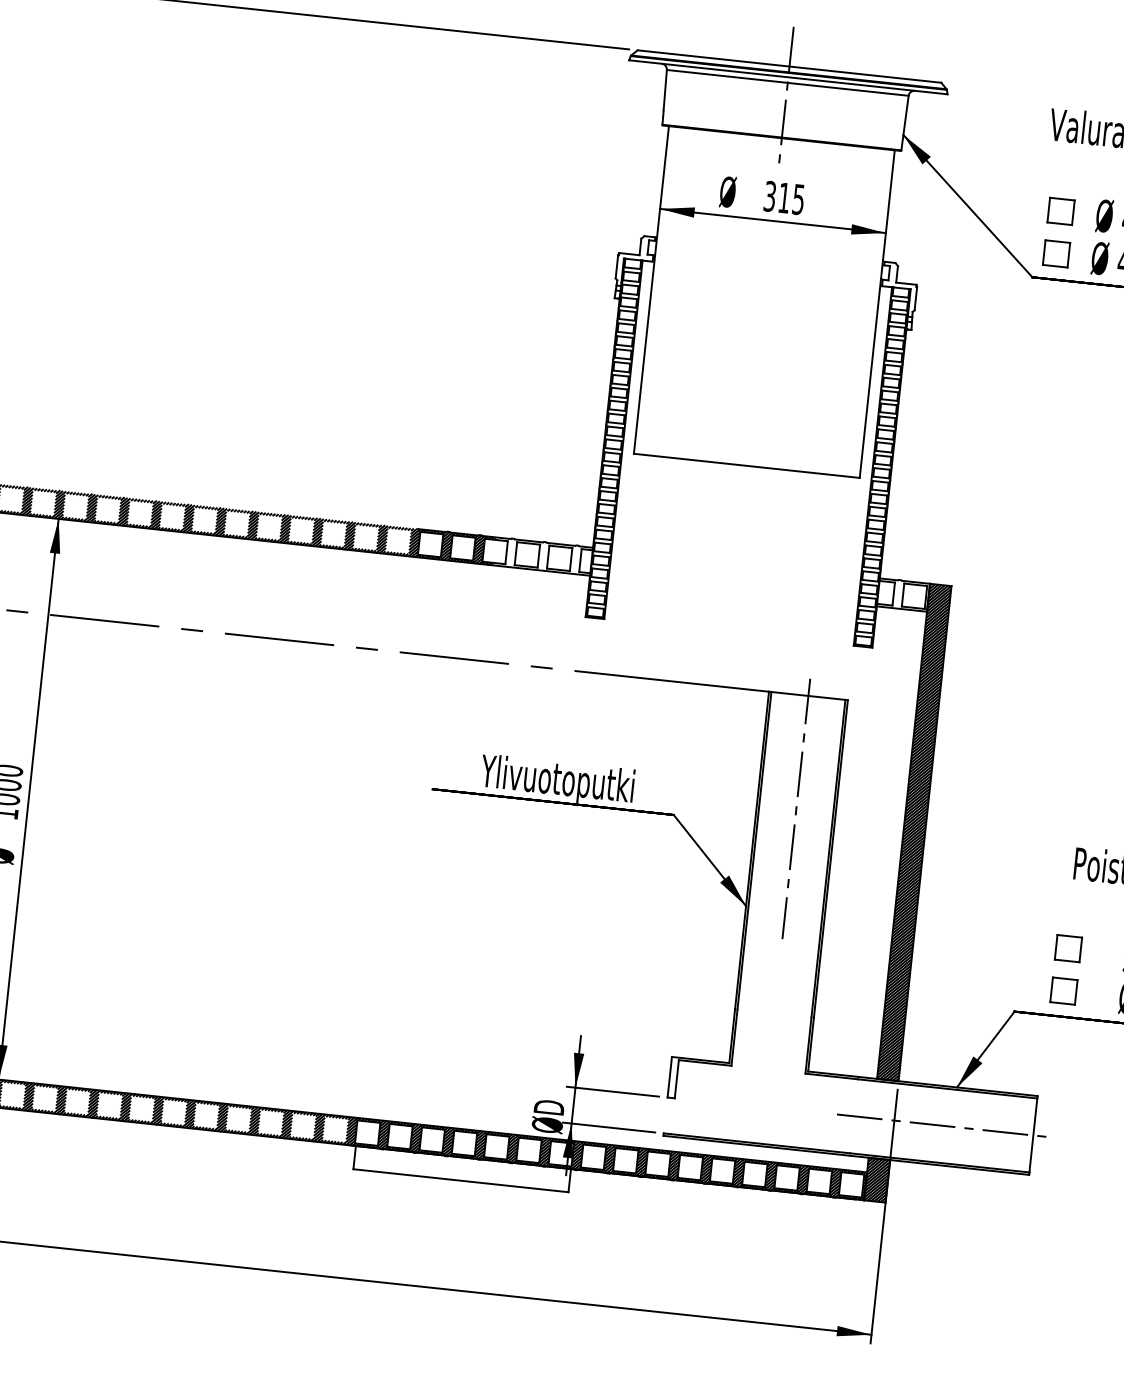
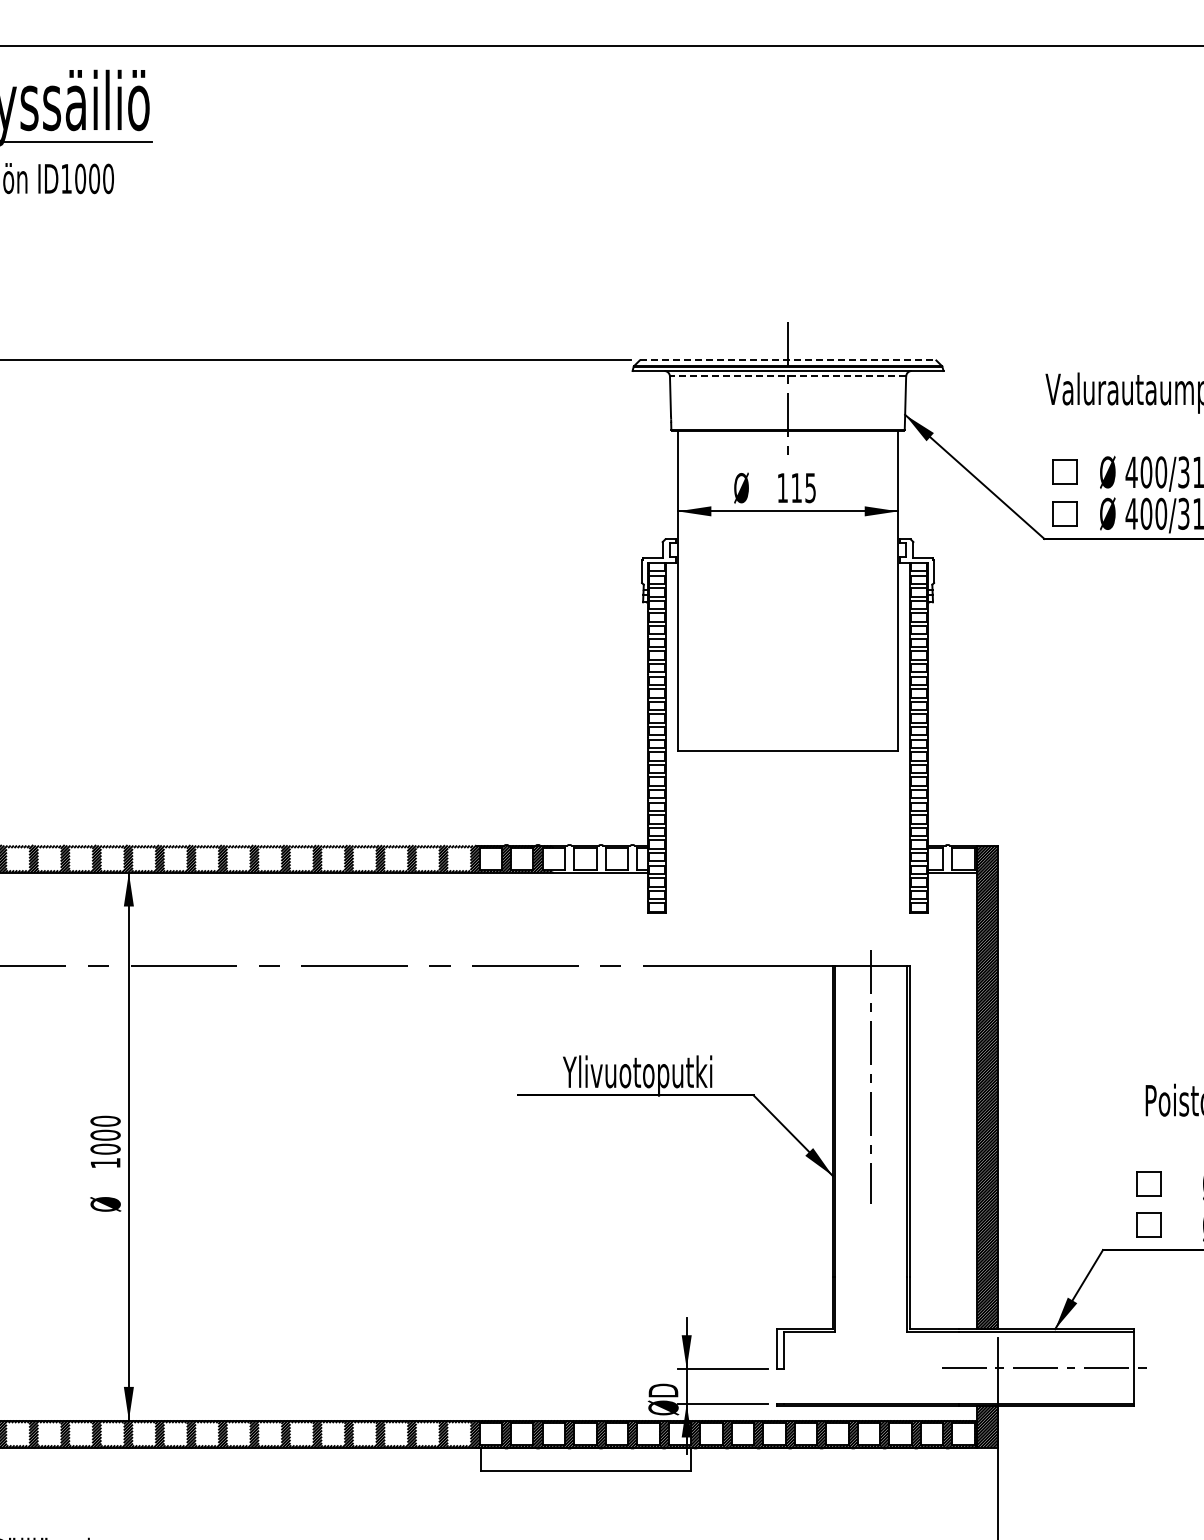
line: (789, 66) -> (788, 360), solid -> dashed
line: (787, 82) -> (787, 376), solid -> dashed
text: (769, 195) -> (782, 487), 315 -> 115

